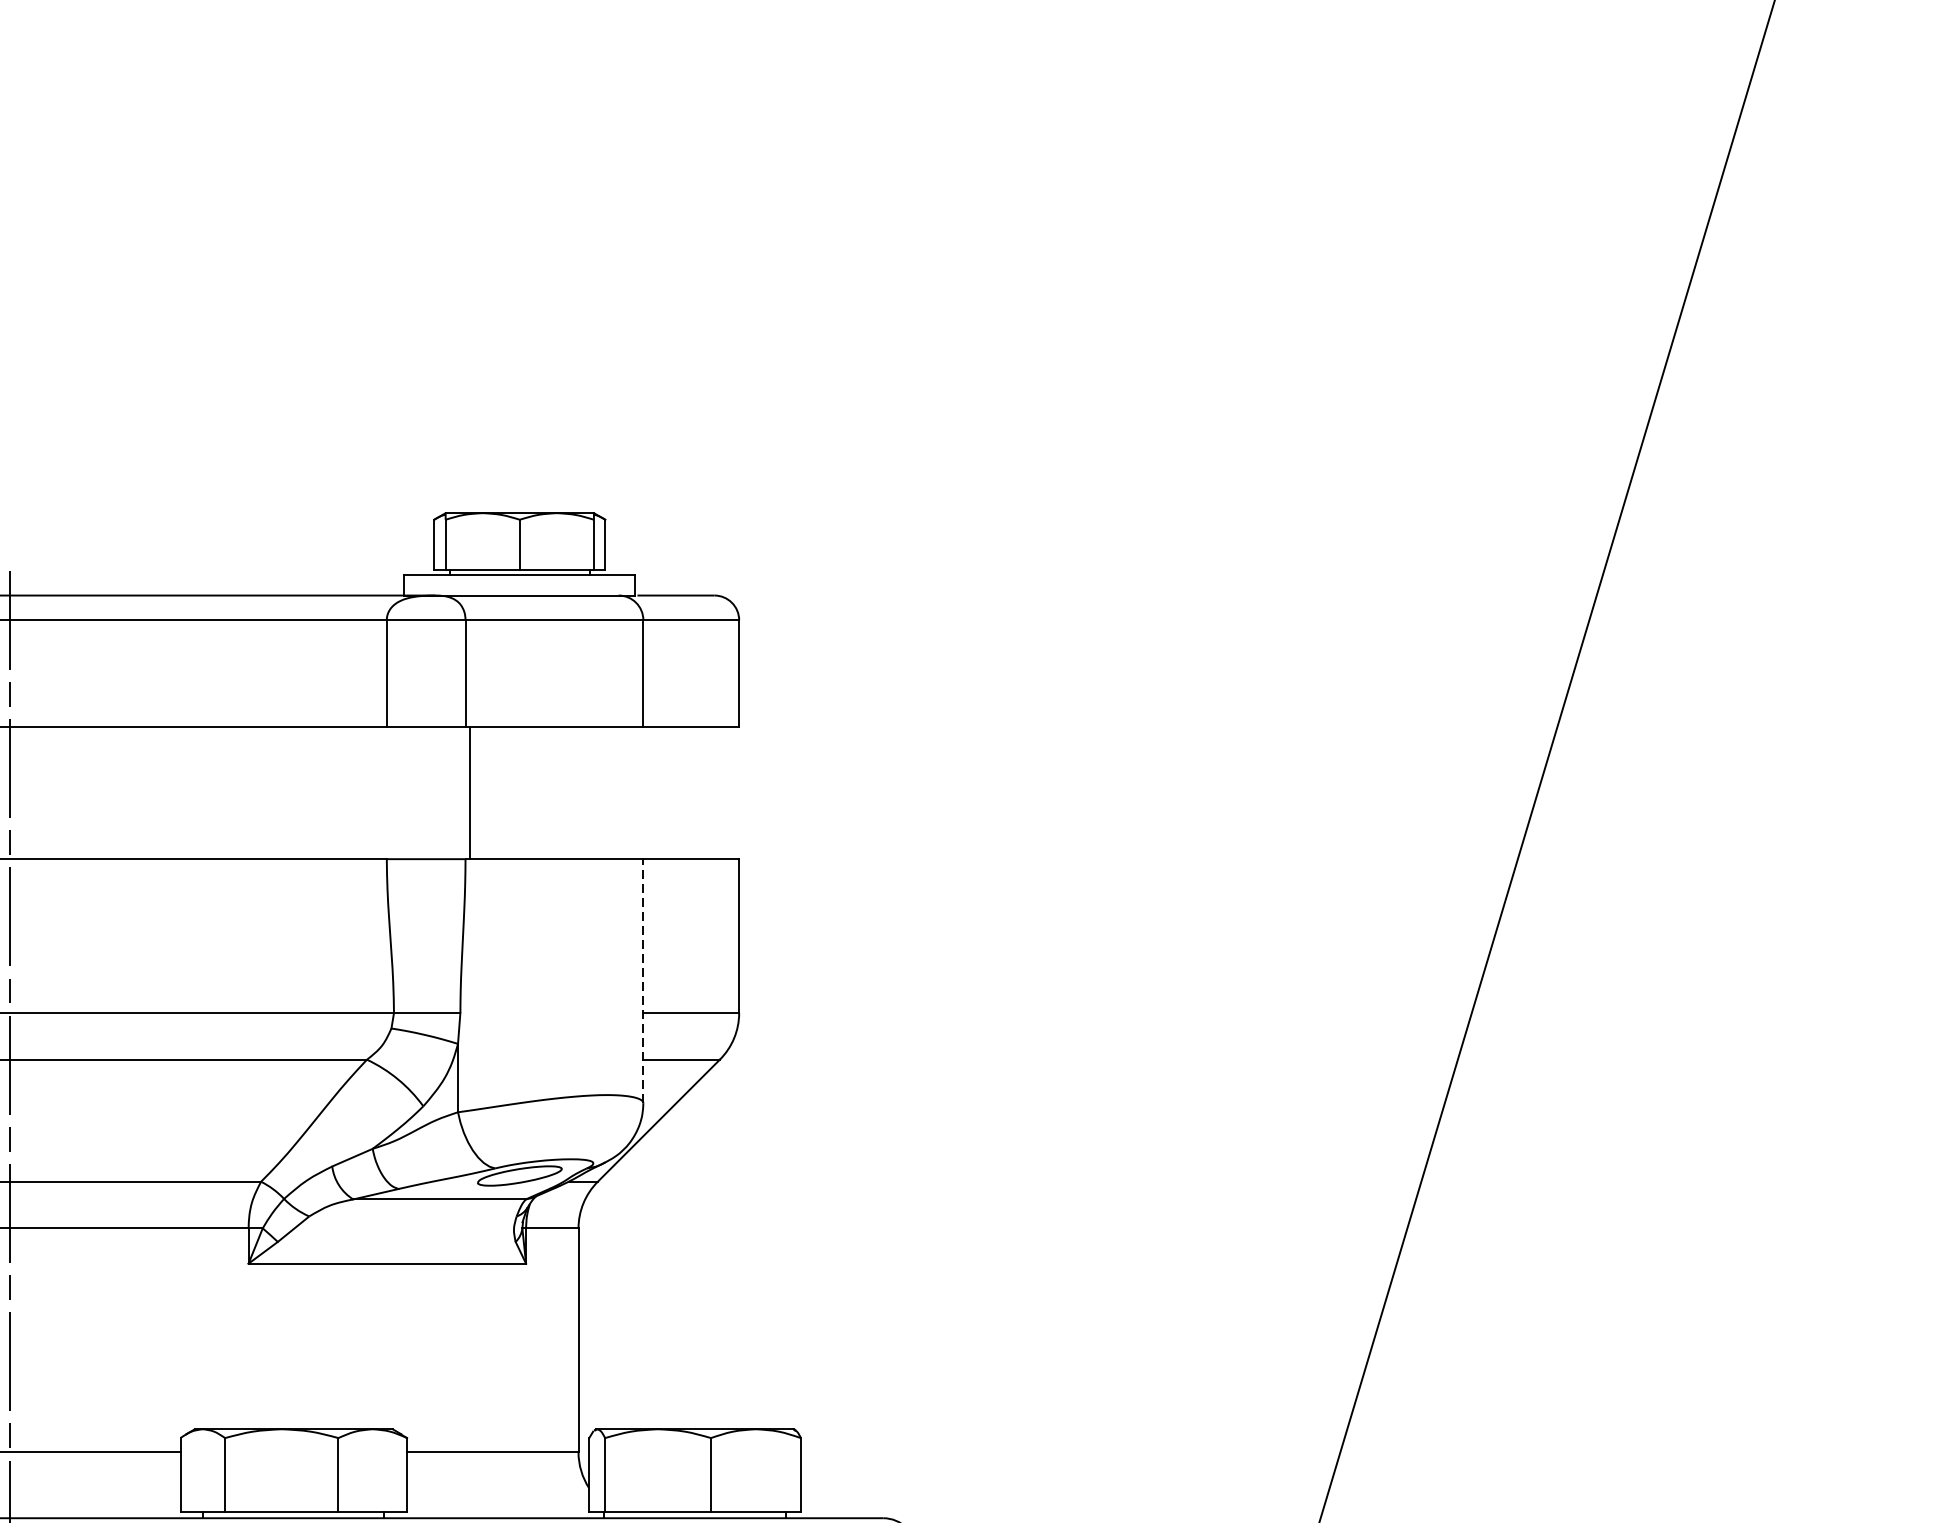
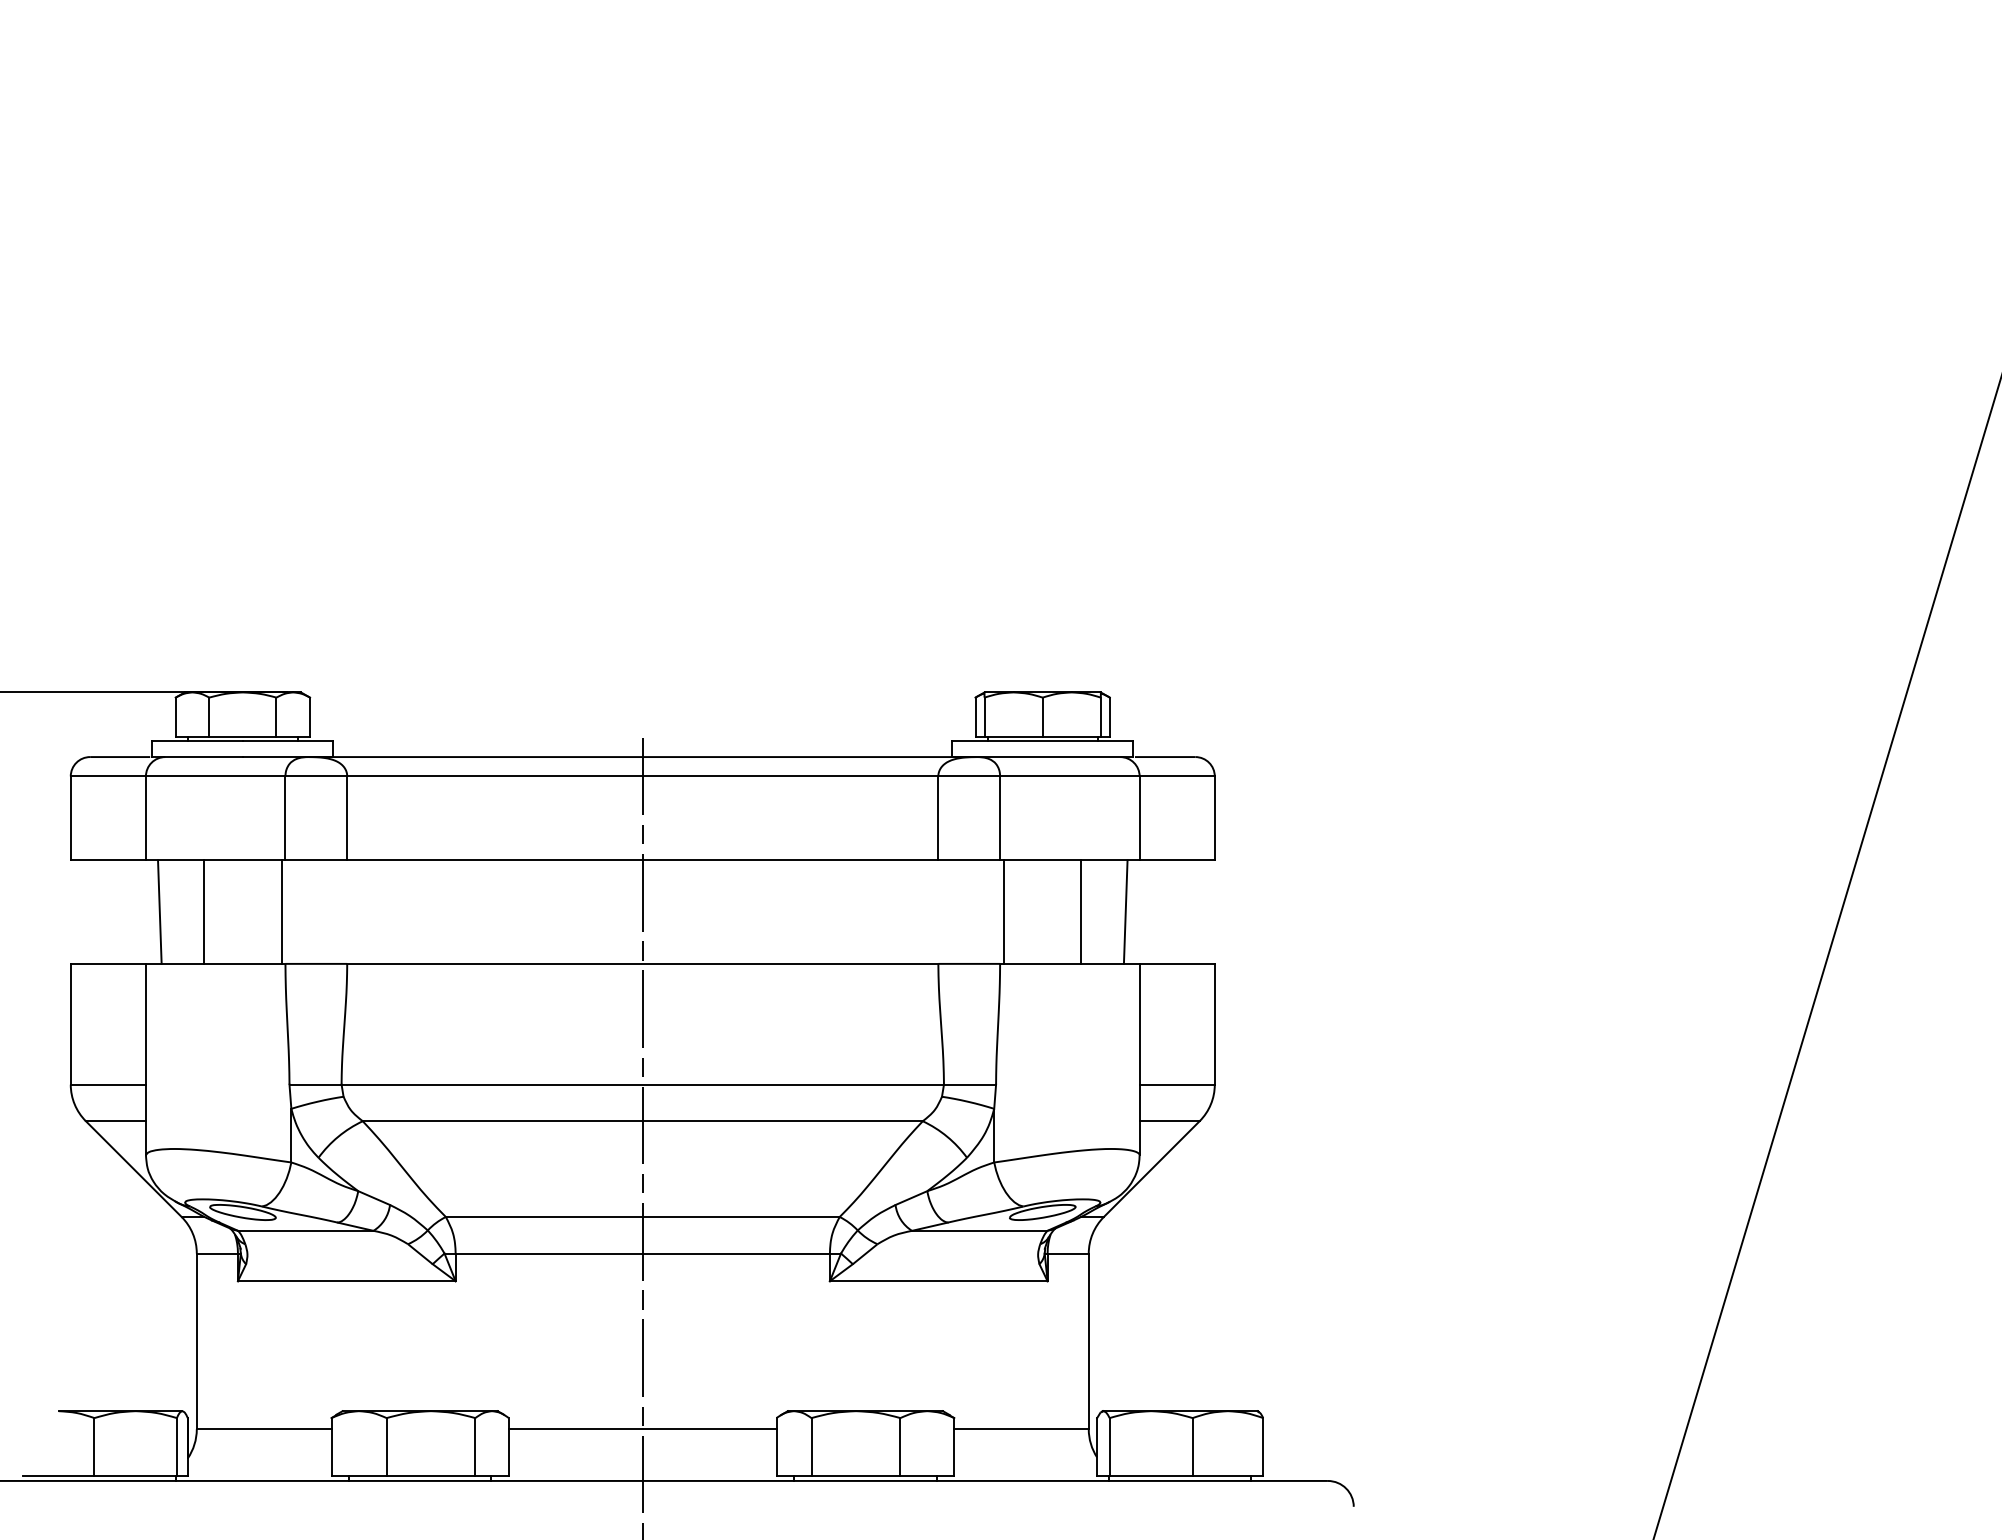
line: (569, 792) -> (1081, 911), added
line: (625, 792) -> (1125, 911), added
line: (643, 981) -> (1139, 1059), dashed -> solid

